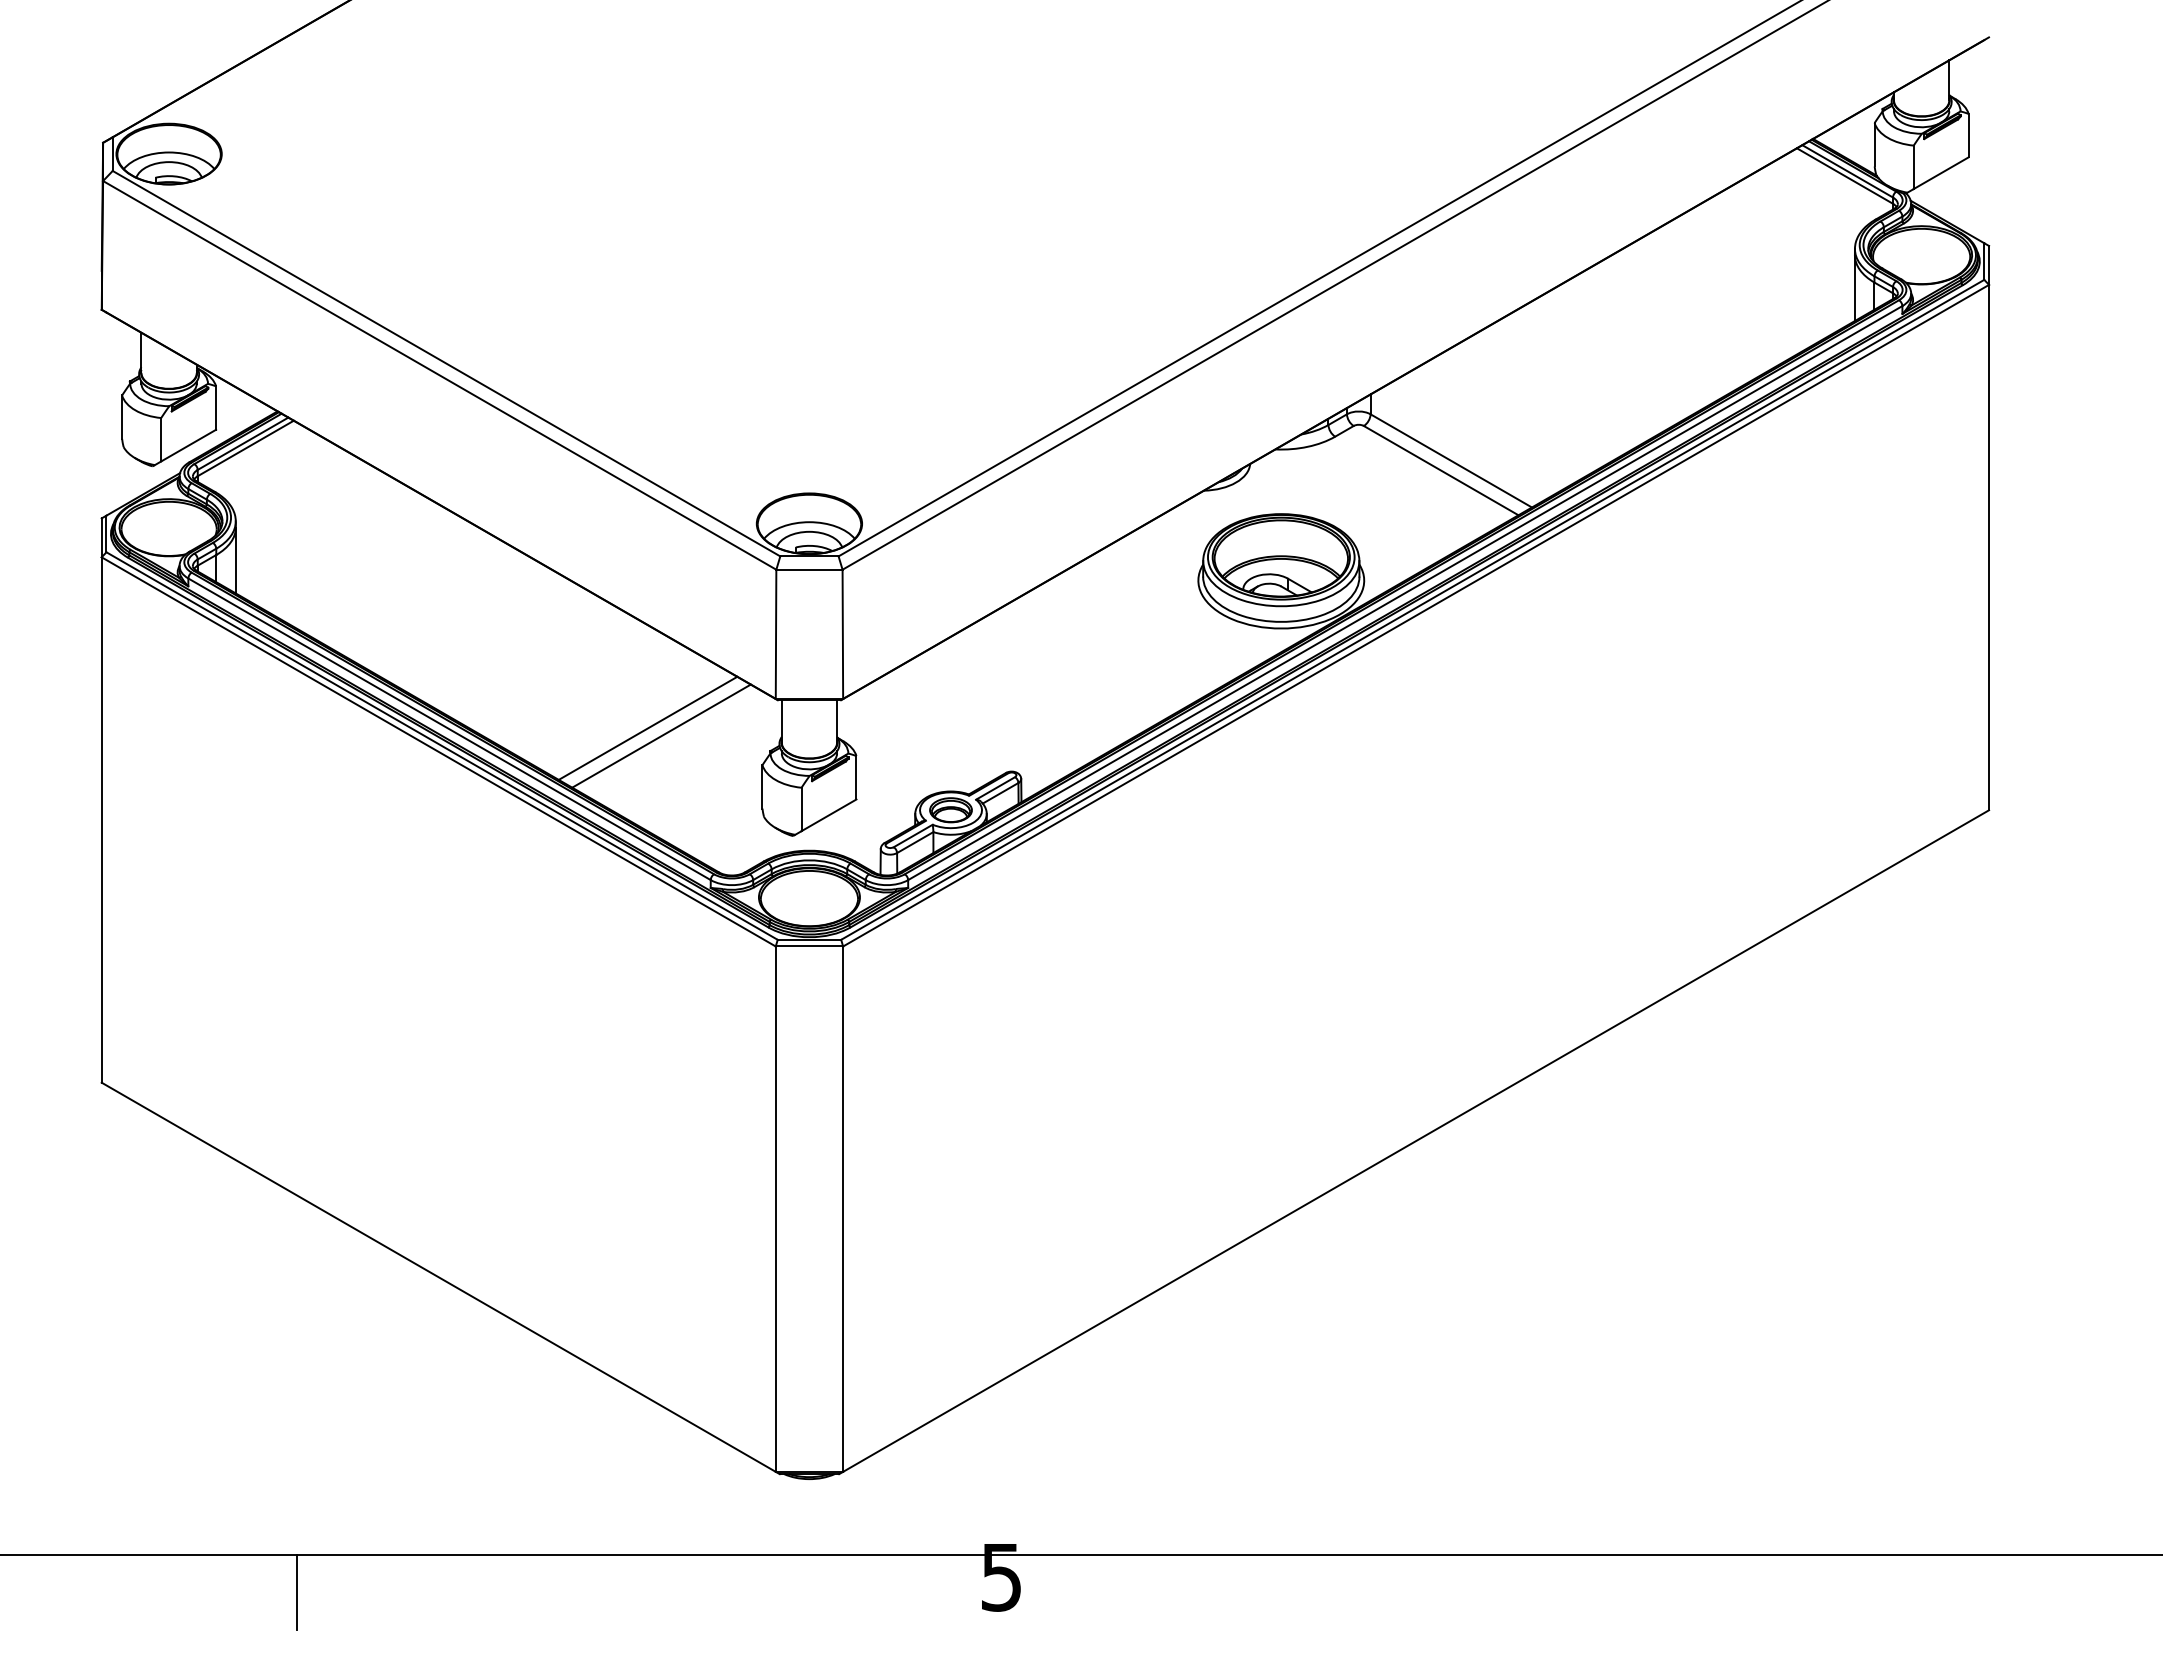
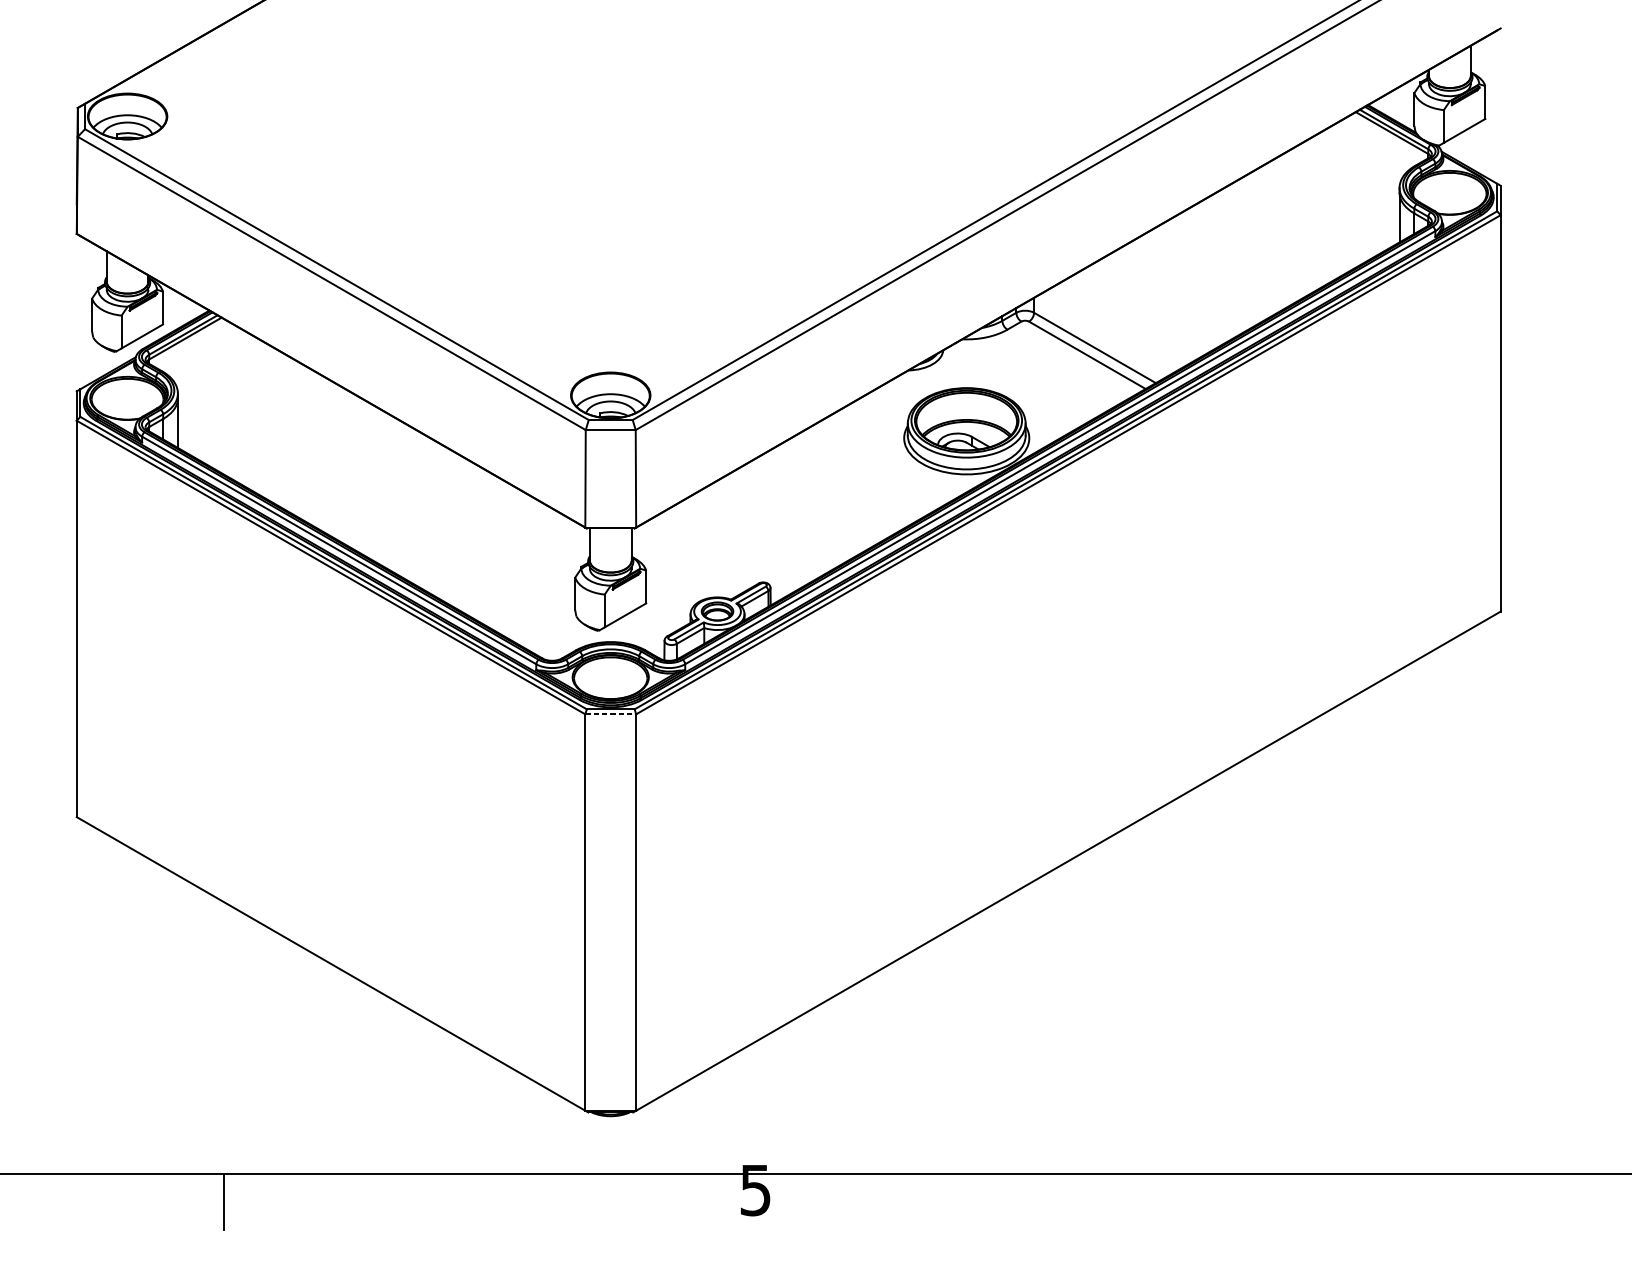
line: (647, 727) -> (488, 549), removed
line: (661, 735) -> (499, 555), removed
line: (809, 946) -> (610, 714), solid -> dashed

